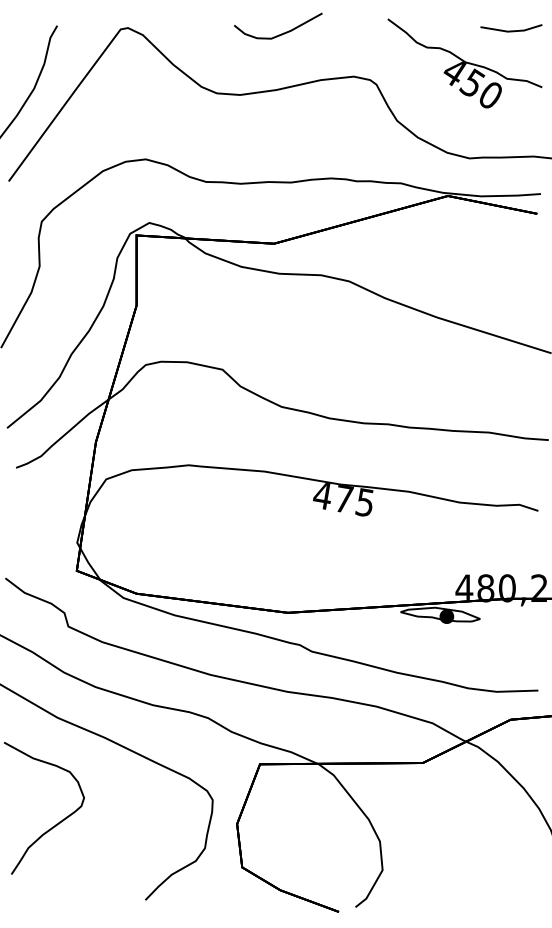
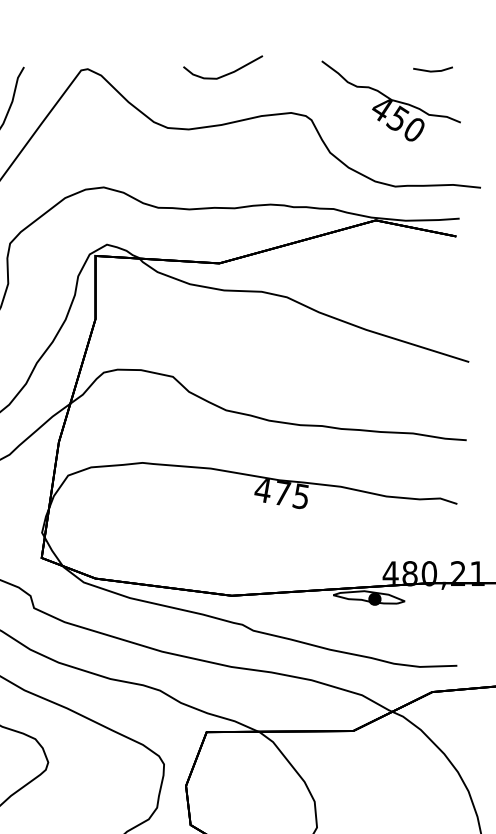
part: (511, 28) -> (433, 69), size x0.71

